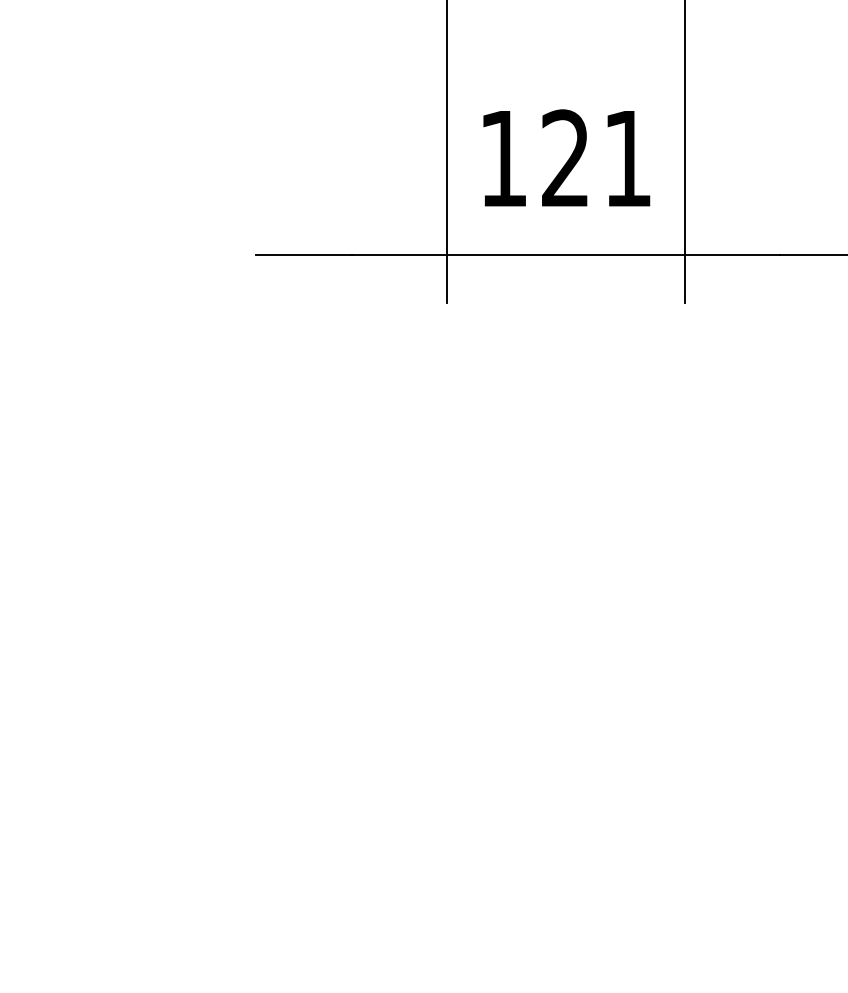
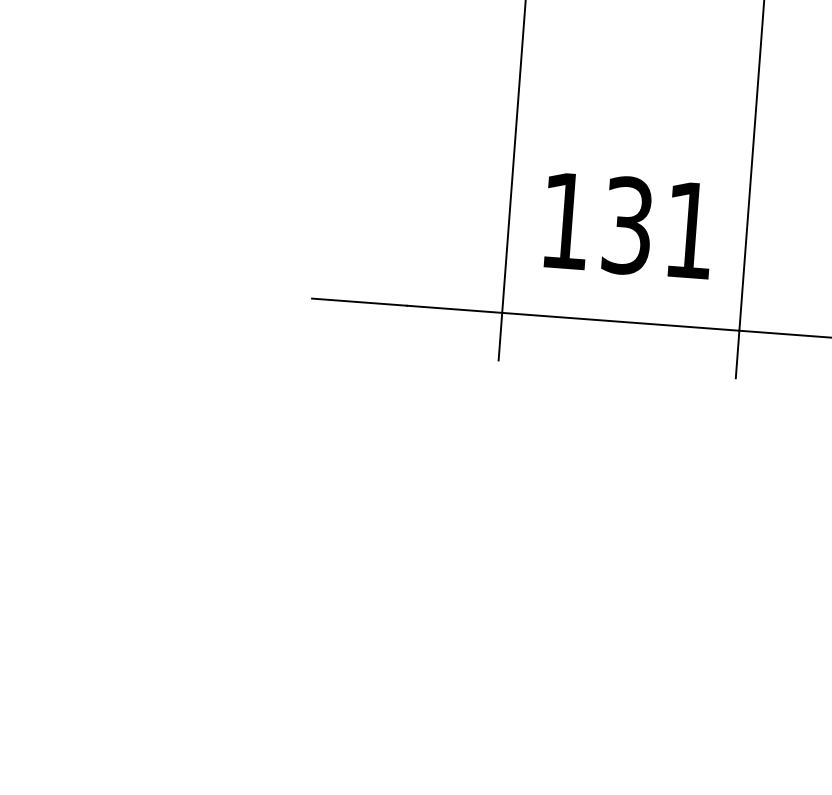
text: (565, 158) -> (627, 225), 121 -> 131

